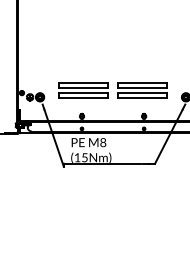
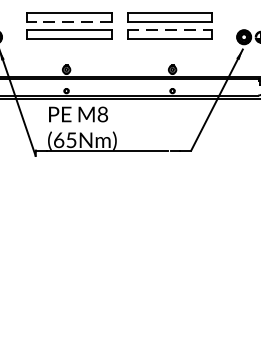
line: (83, 88) -> (69, 22), solid -> dashed
line: (142, 92) -> (169, 28), solid -> dashed
text: (77, 157) -> (58, 139), (15Nm) -> (65Nm)

